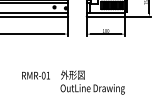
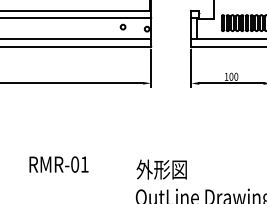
text: (35, 75) -> (57, 164), moved

